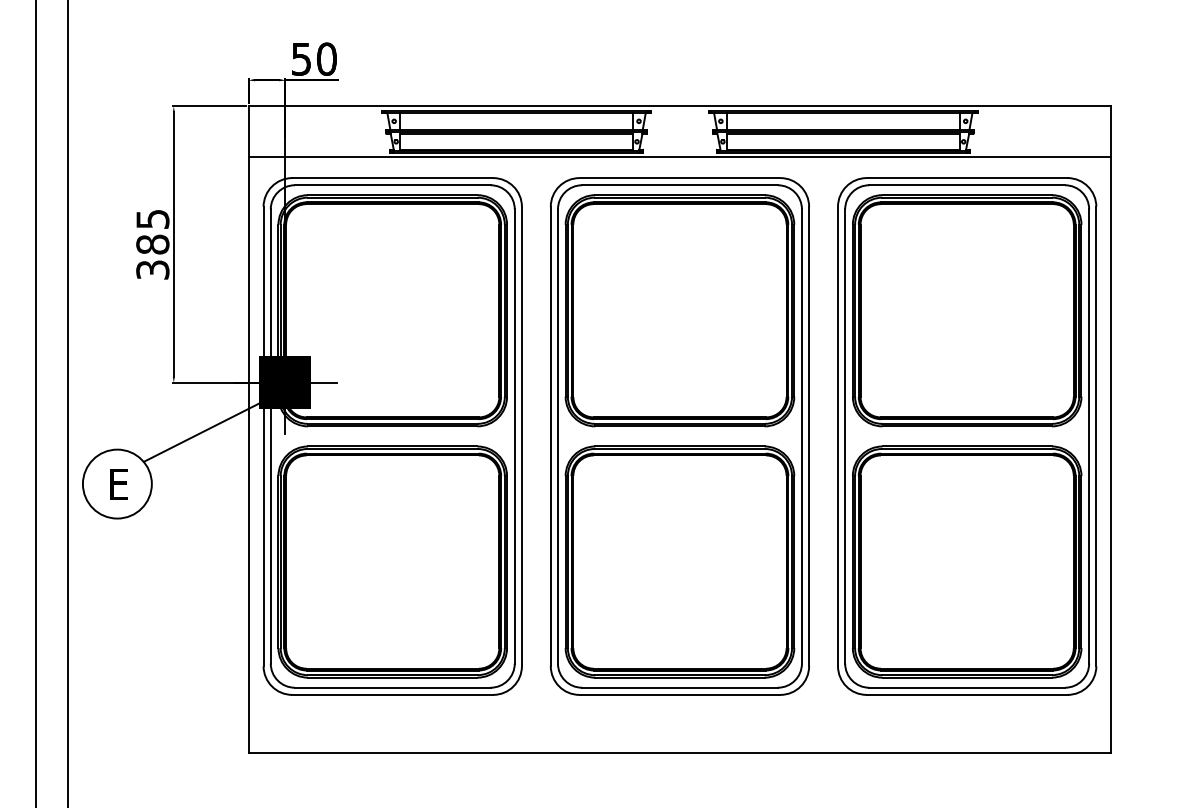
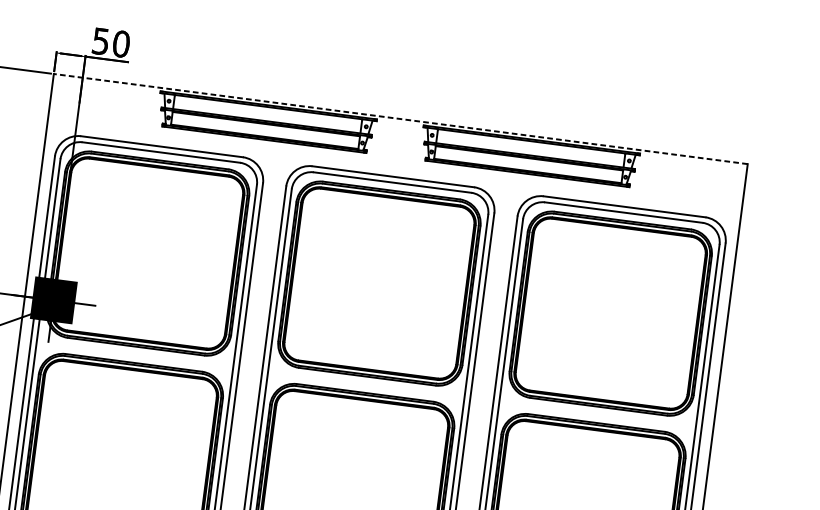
line: (679, 106) -> (400, 119), solid -> dashed
line: (679, 156) -> (395, 159), removed

